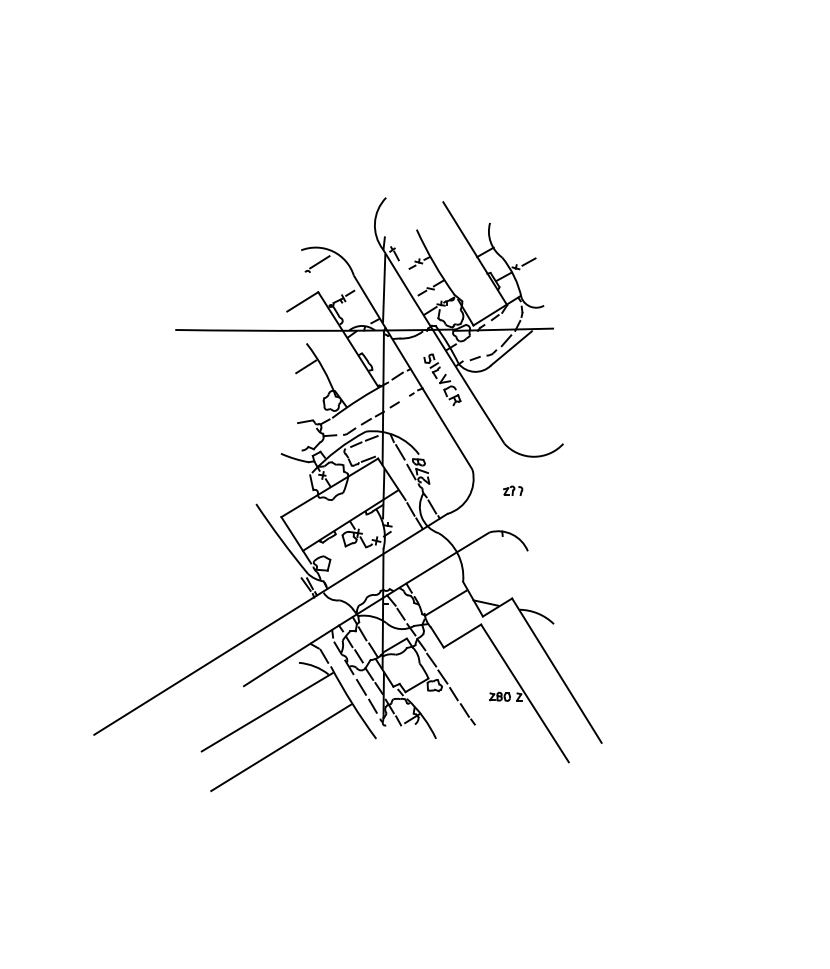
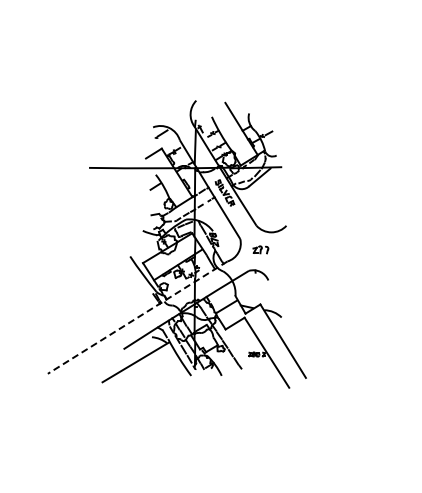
part: (512, 490) -> (260, 249), size x1.6
line: (270, 624) -> (137, 317), solid -> dashed
line: (280, 747) -> (142, 380), removed

